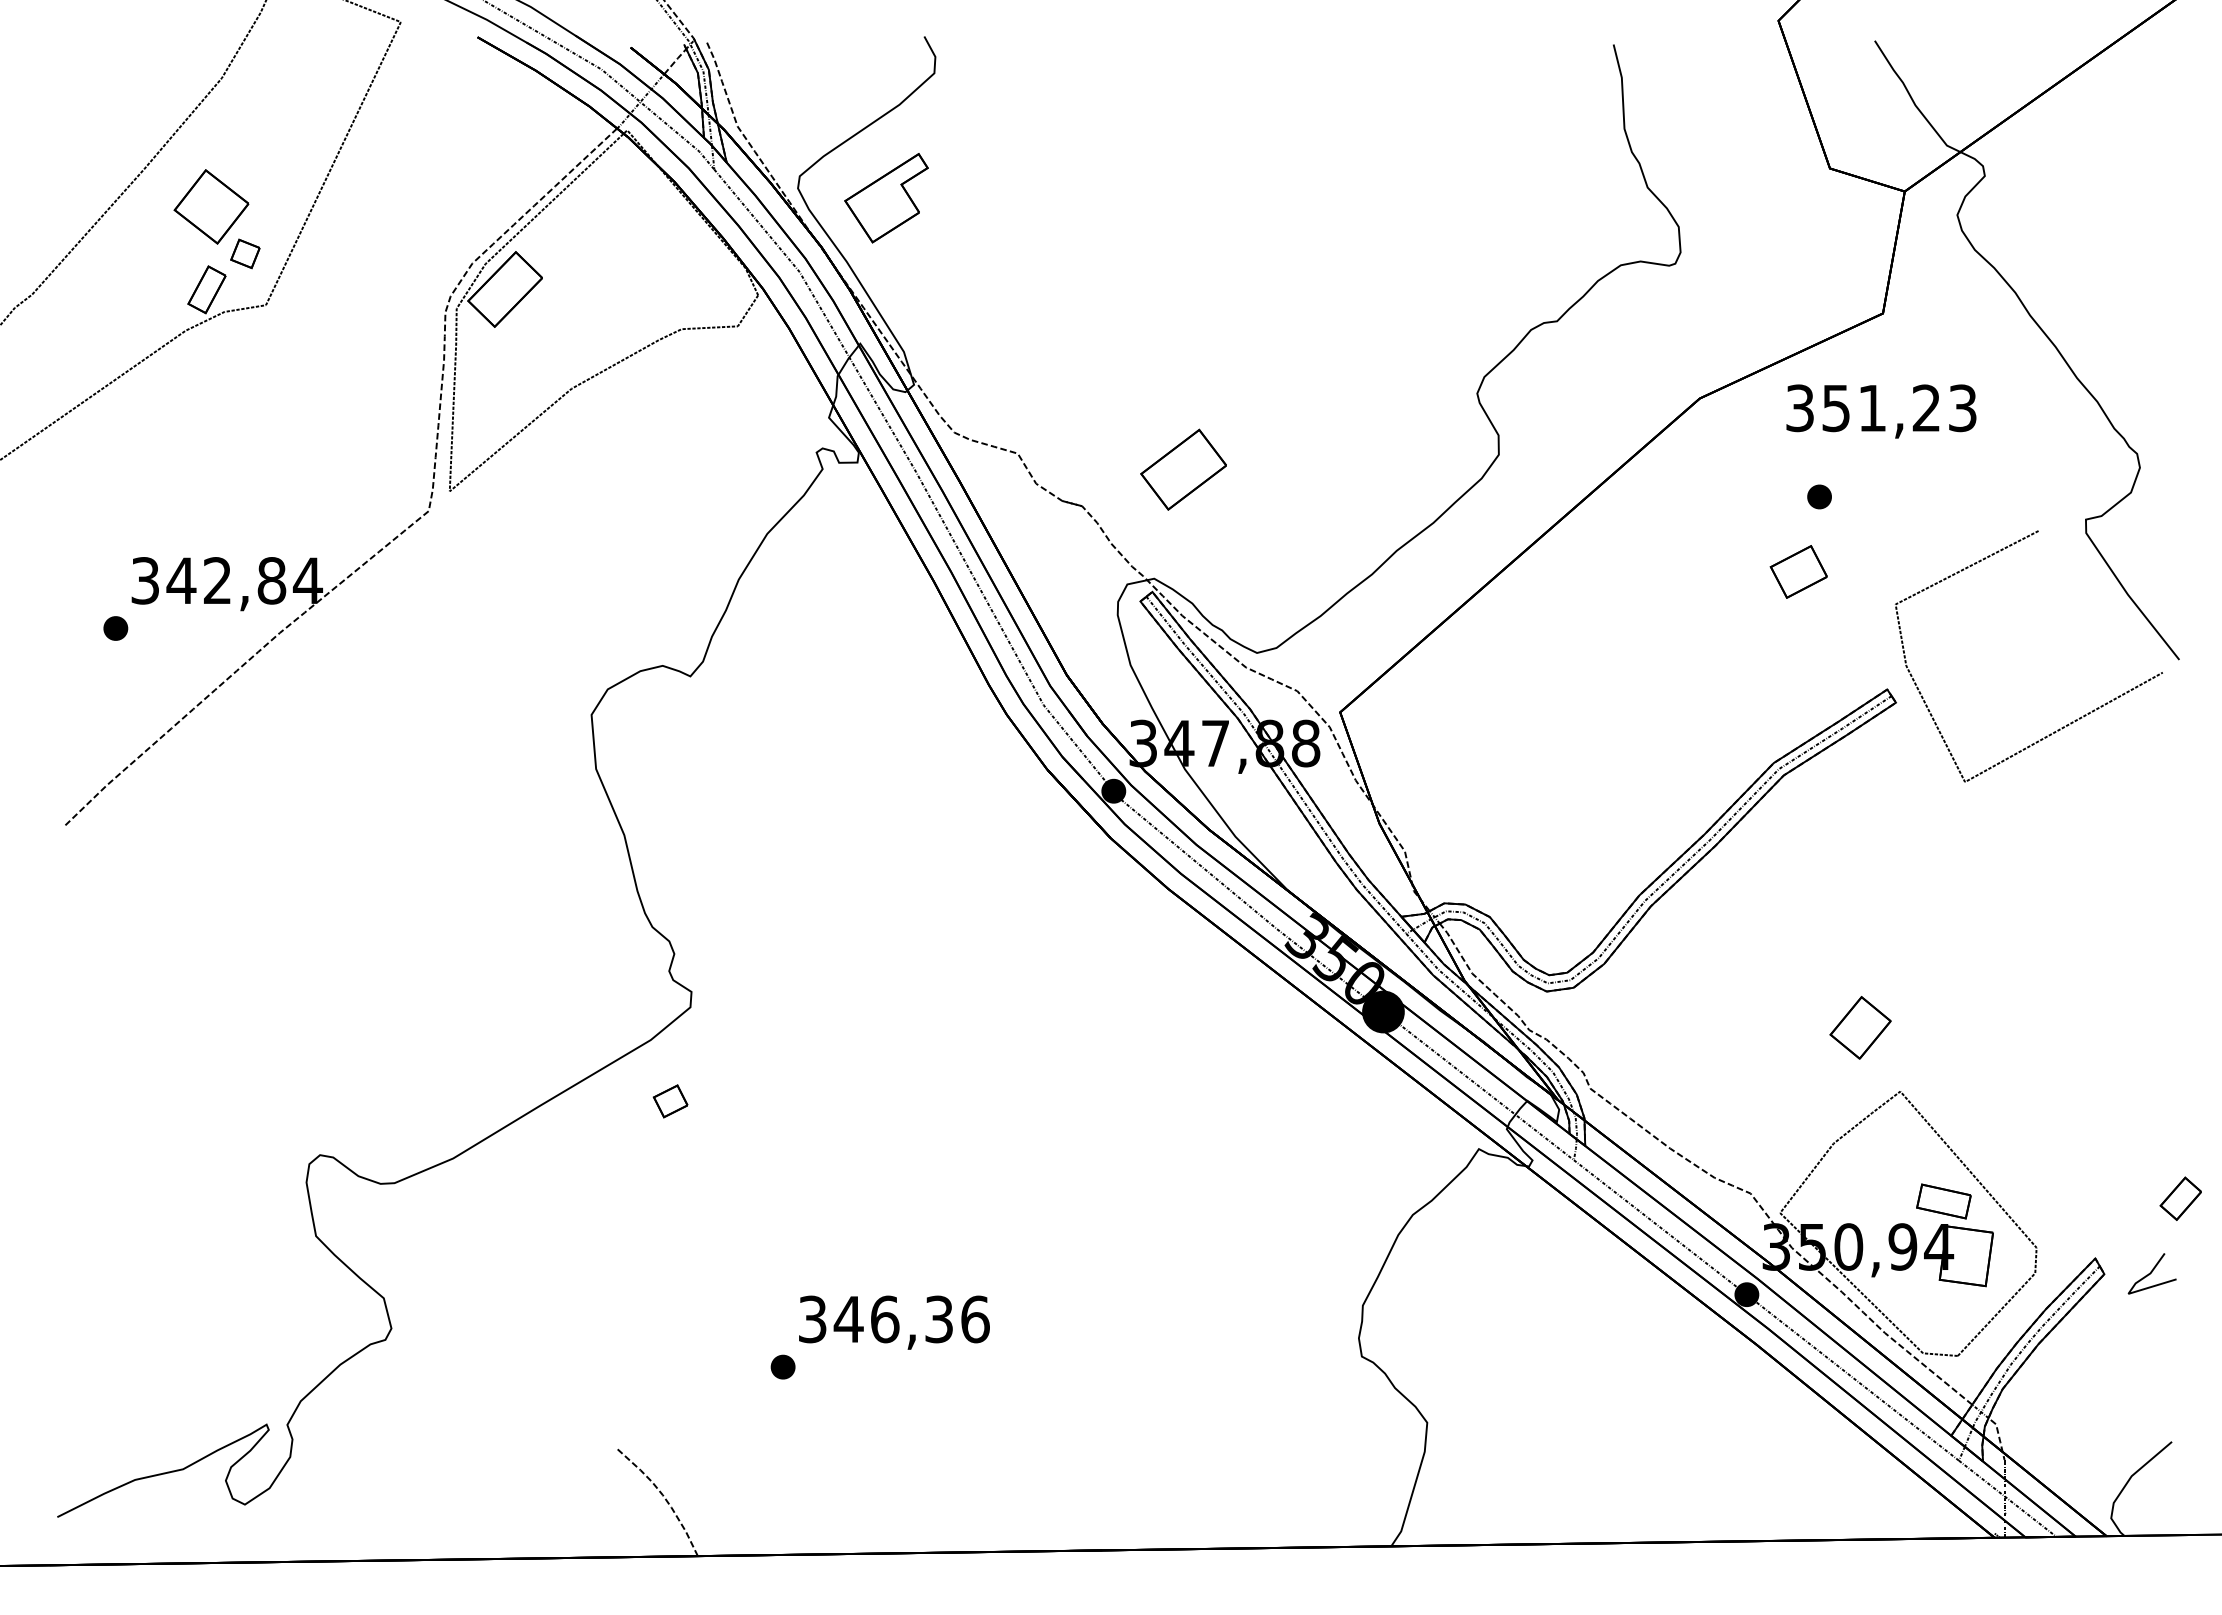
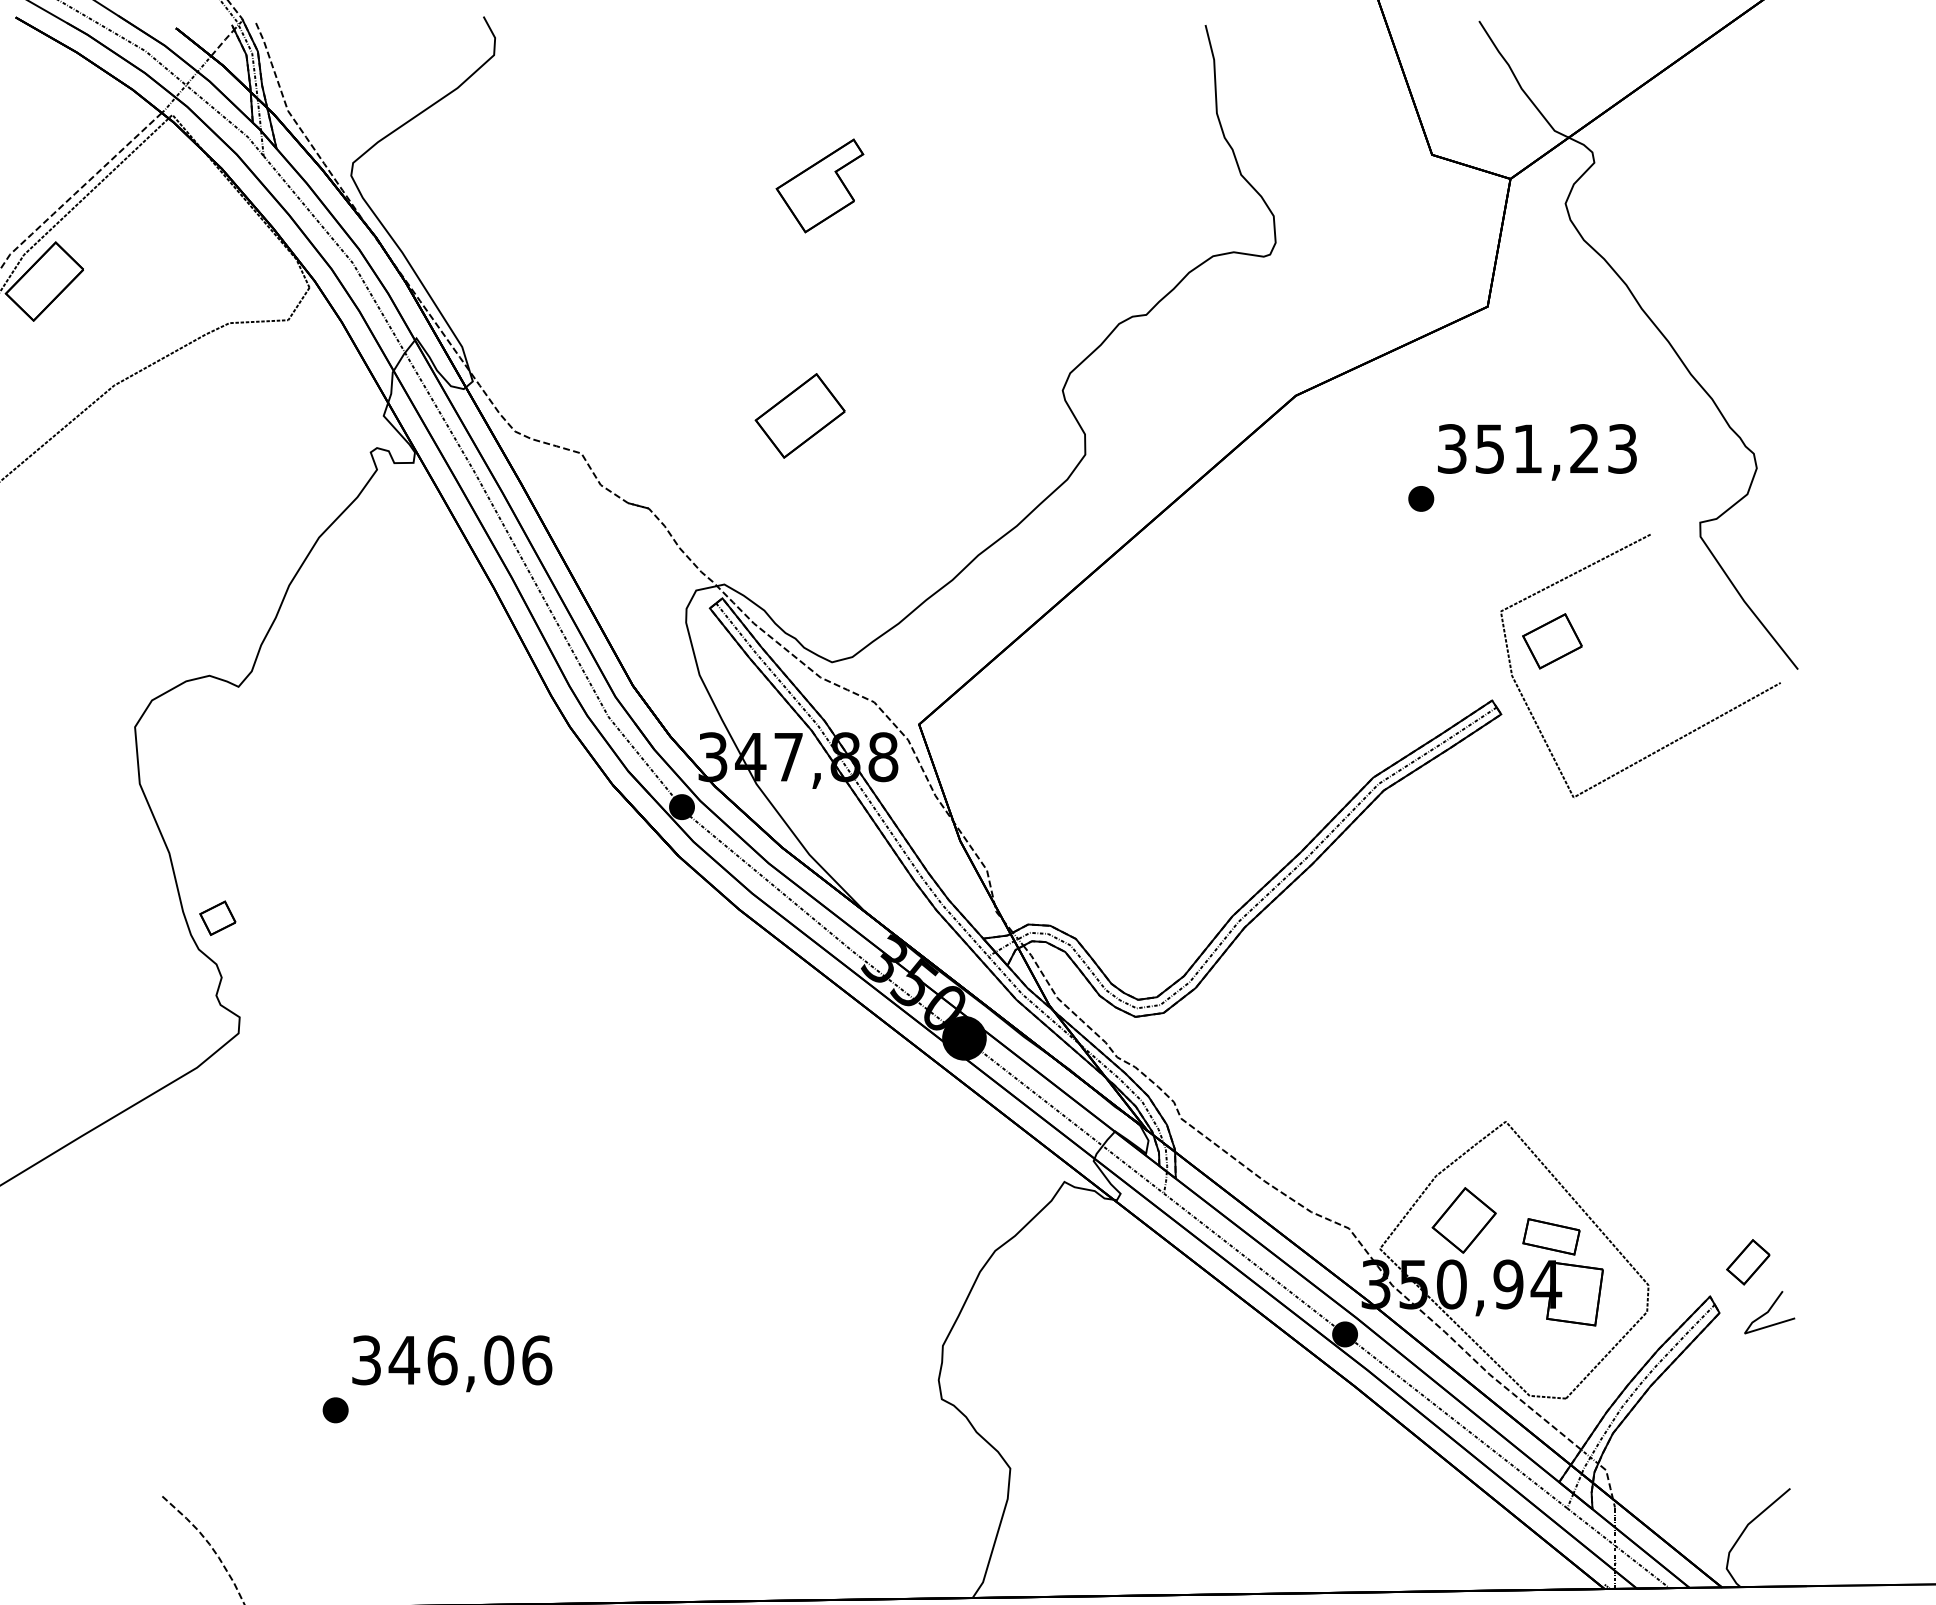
part: (886, 198) -> (819, 186), moved
text: (1881, 411) -> (1537, 452), moved
part: (1183, 469) -> (800, 415), moved
part: (1798, 571) -> (1552, 640), moved
part: (1860, 1027) -> (1464, 1220), moved
part: (670, 1101) -> (217, 918), moved
part: (2180, 1198) -> (1747, 1261), moved
text: (939, 1319) -> (499, 1360), 346,36 -> 346,06

